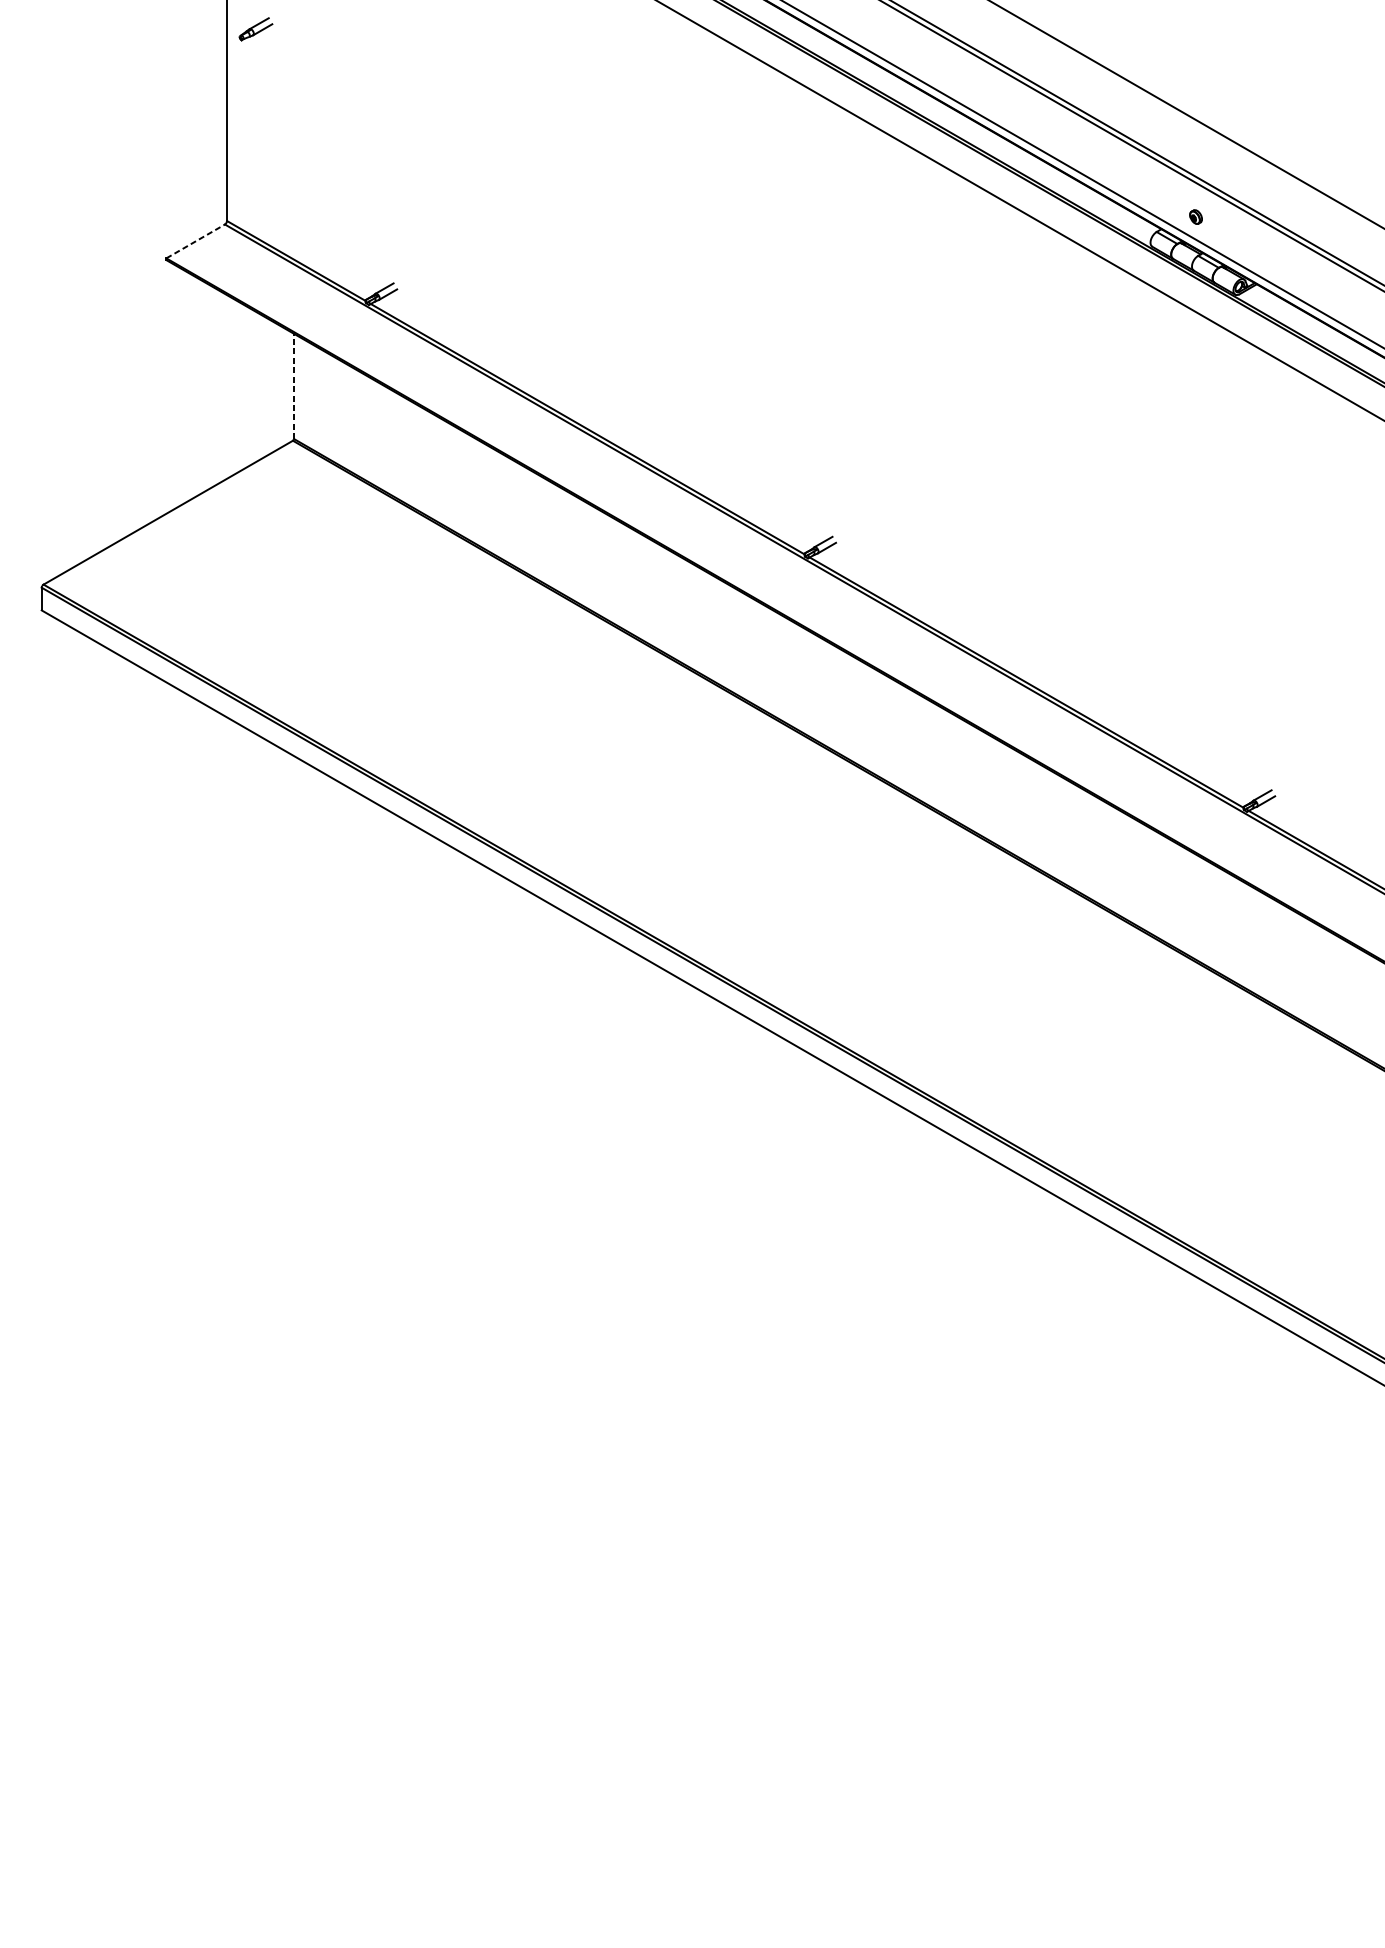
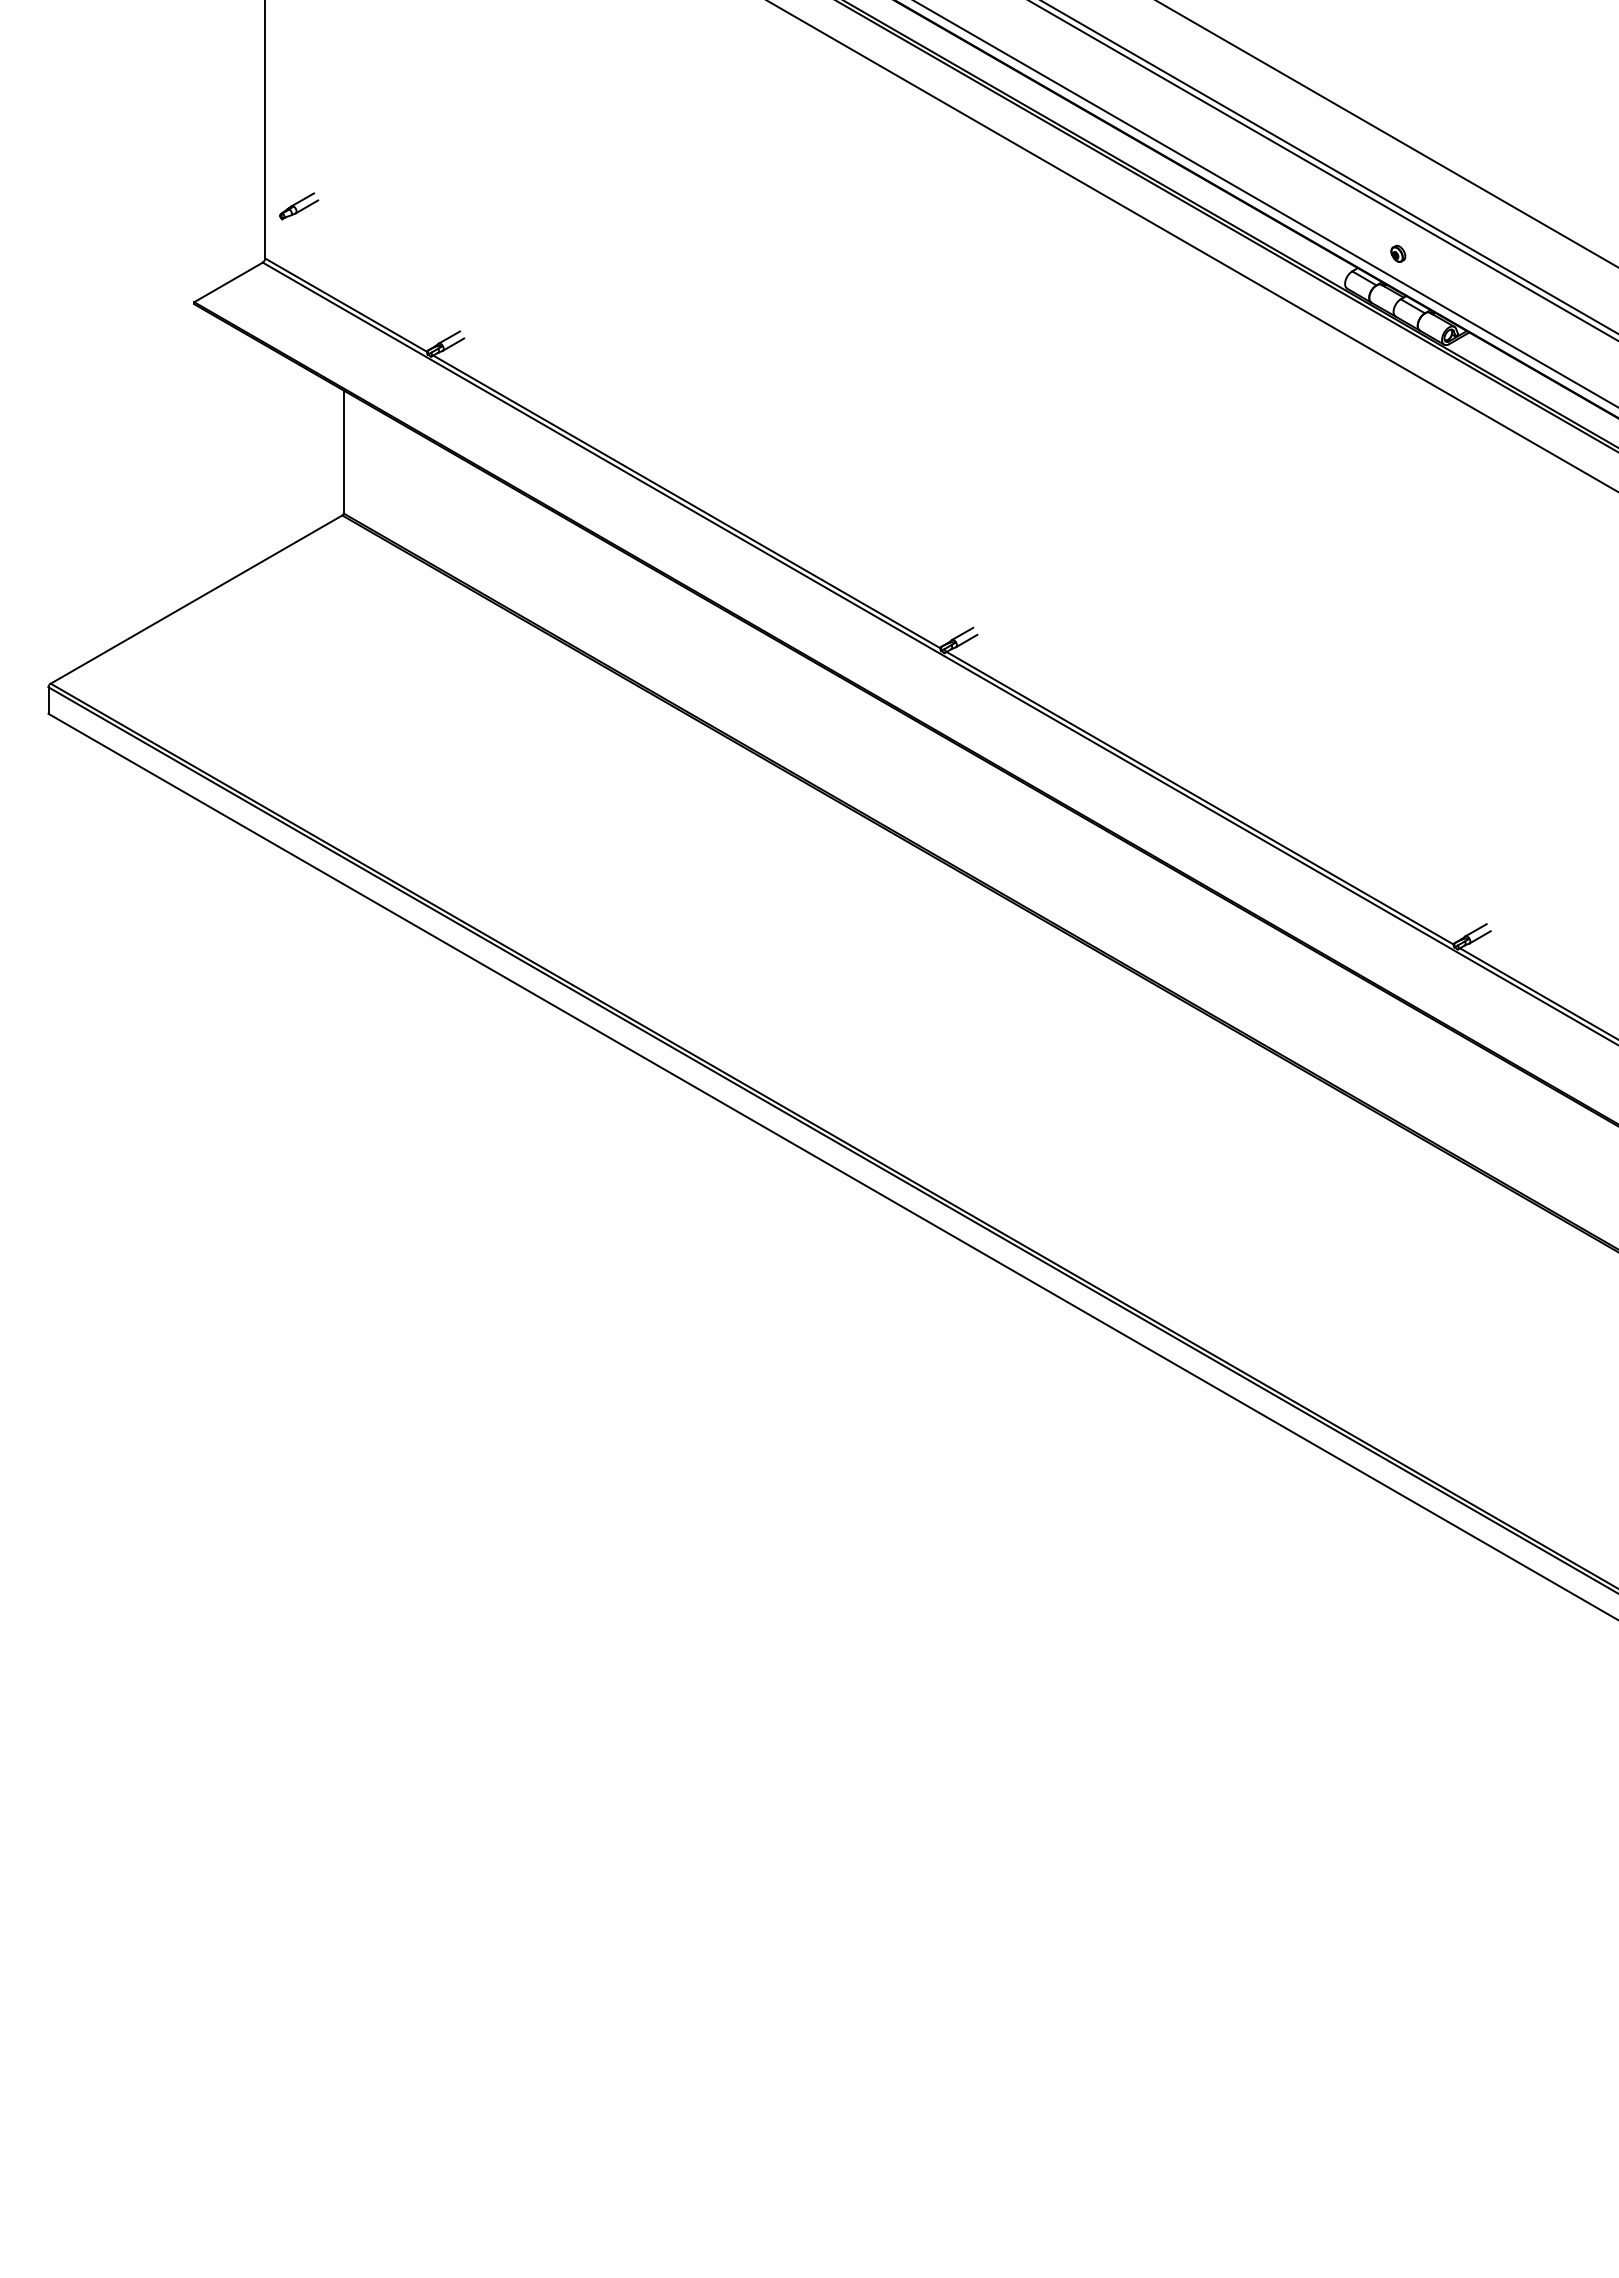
part: (256, 29) -> (299, 206), moved
line: (195, 241) -> (228, 282), dashed -> solid
line: (293, 386) -> (343, 451), dashed -> solid

